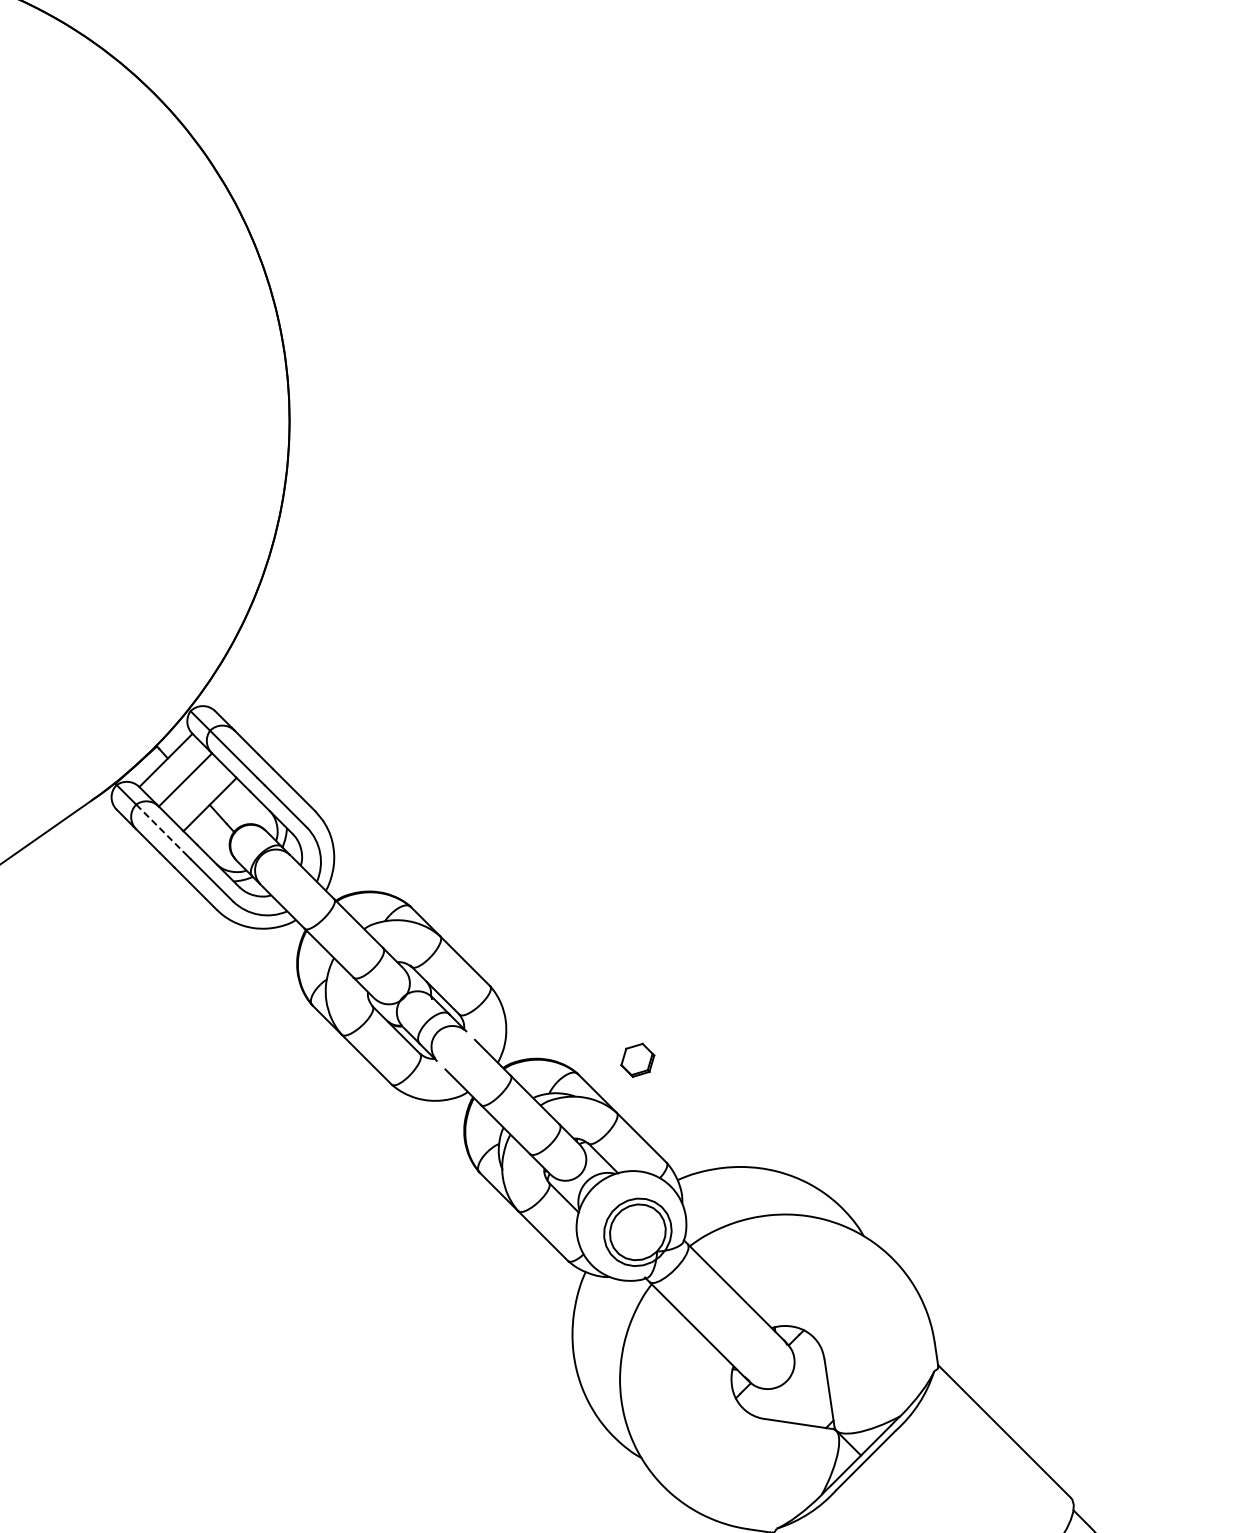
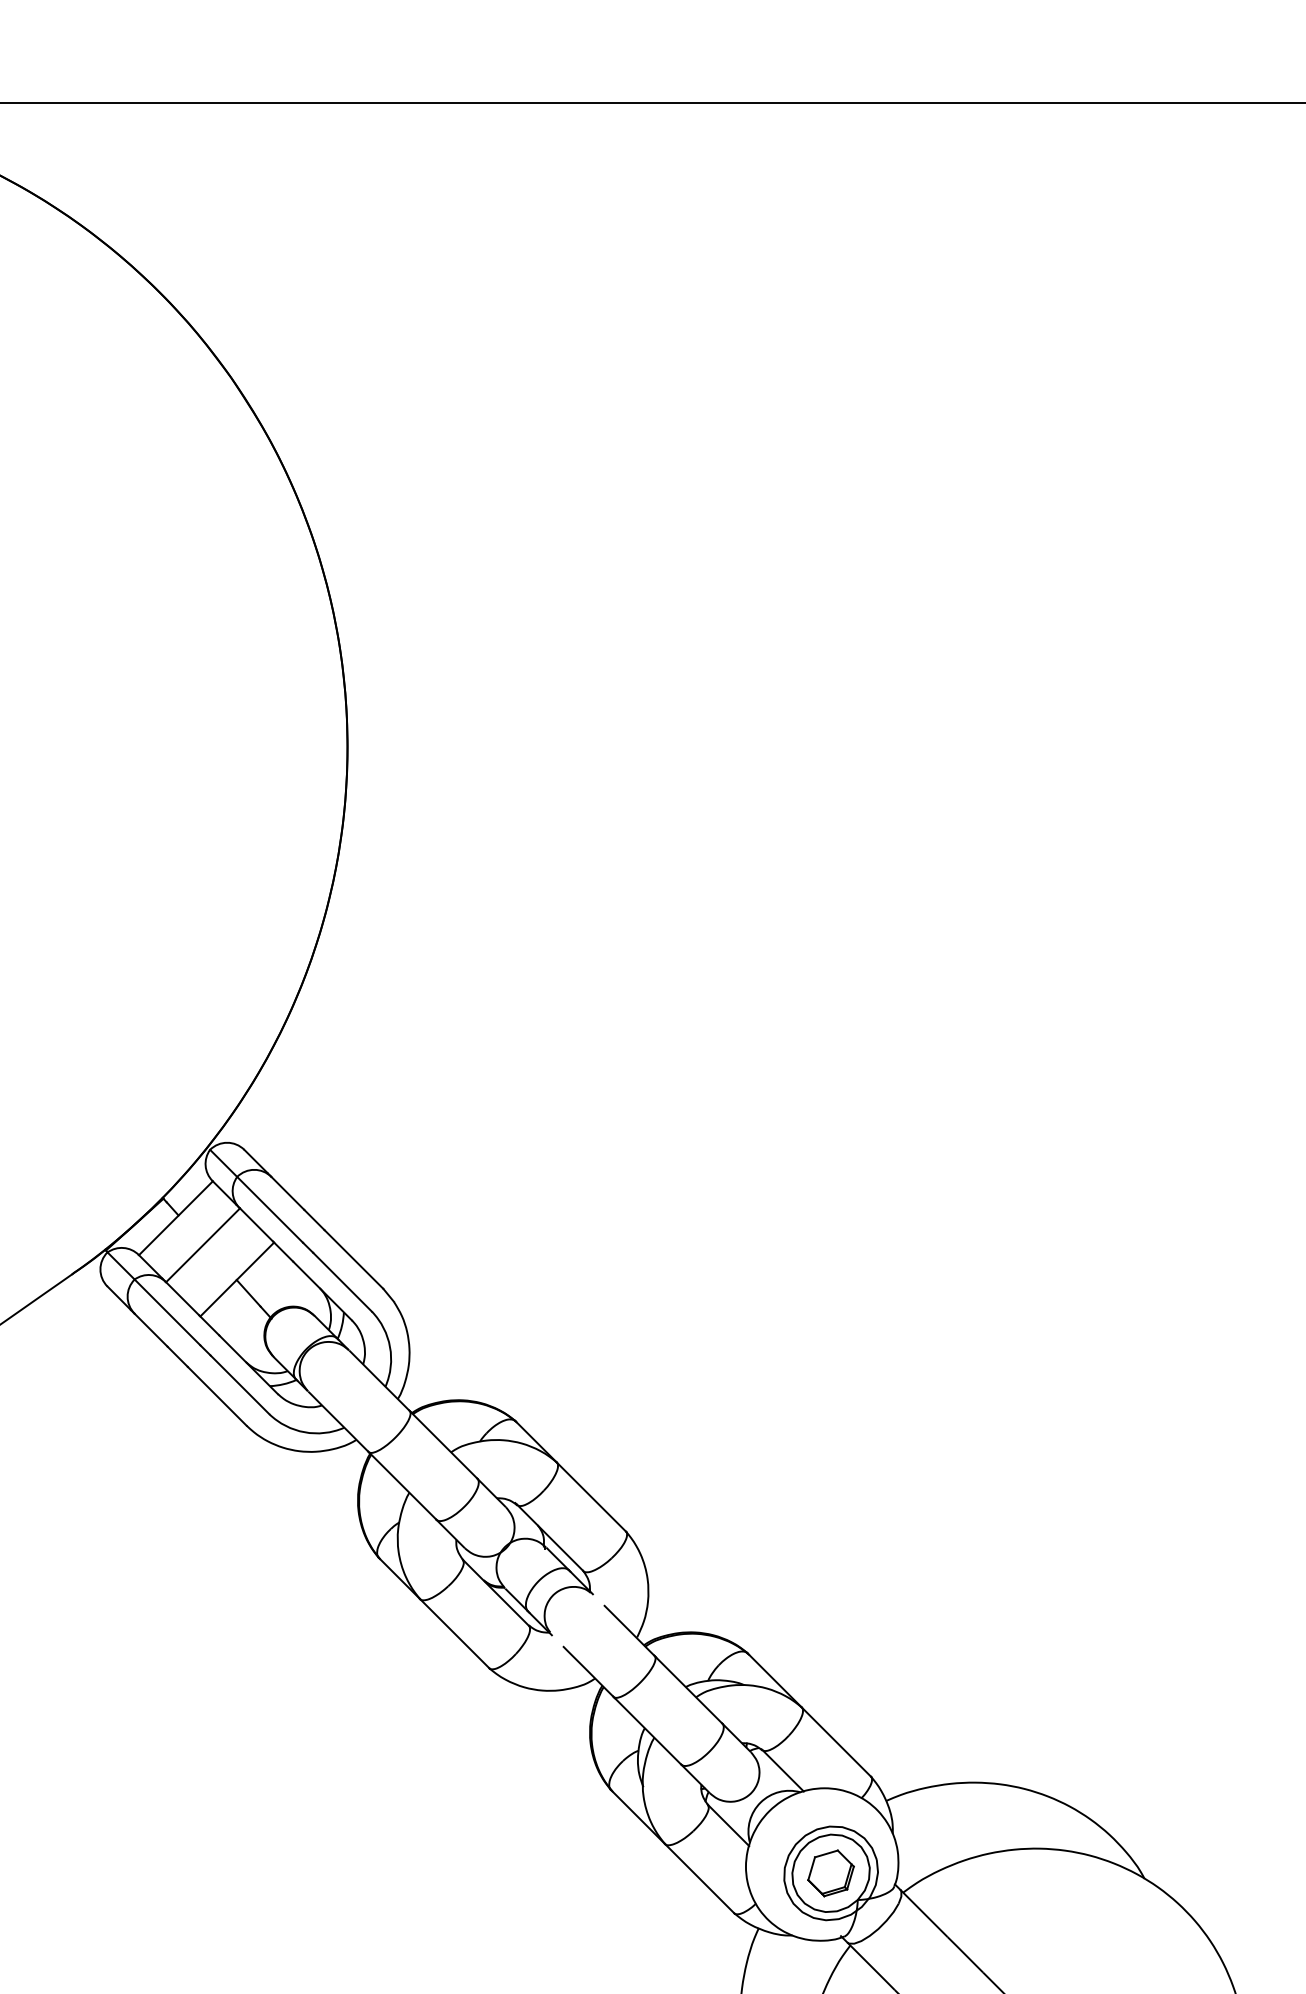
line: (159, 828) -> (166, 1312), dashed -> solid
part: (637, 1059) -> (830, 1872), moved

